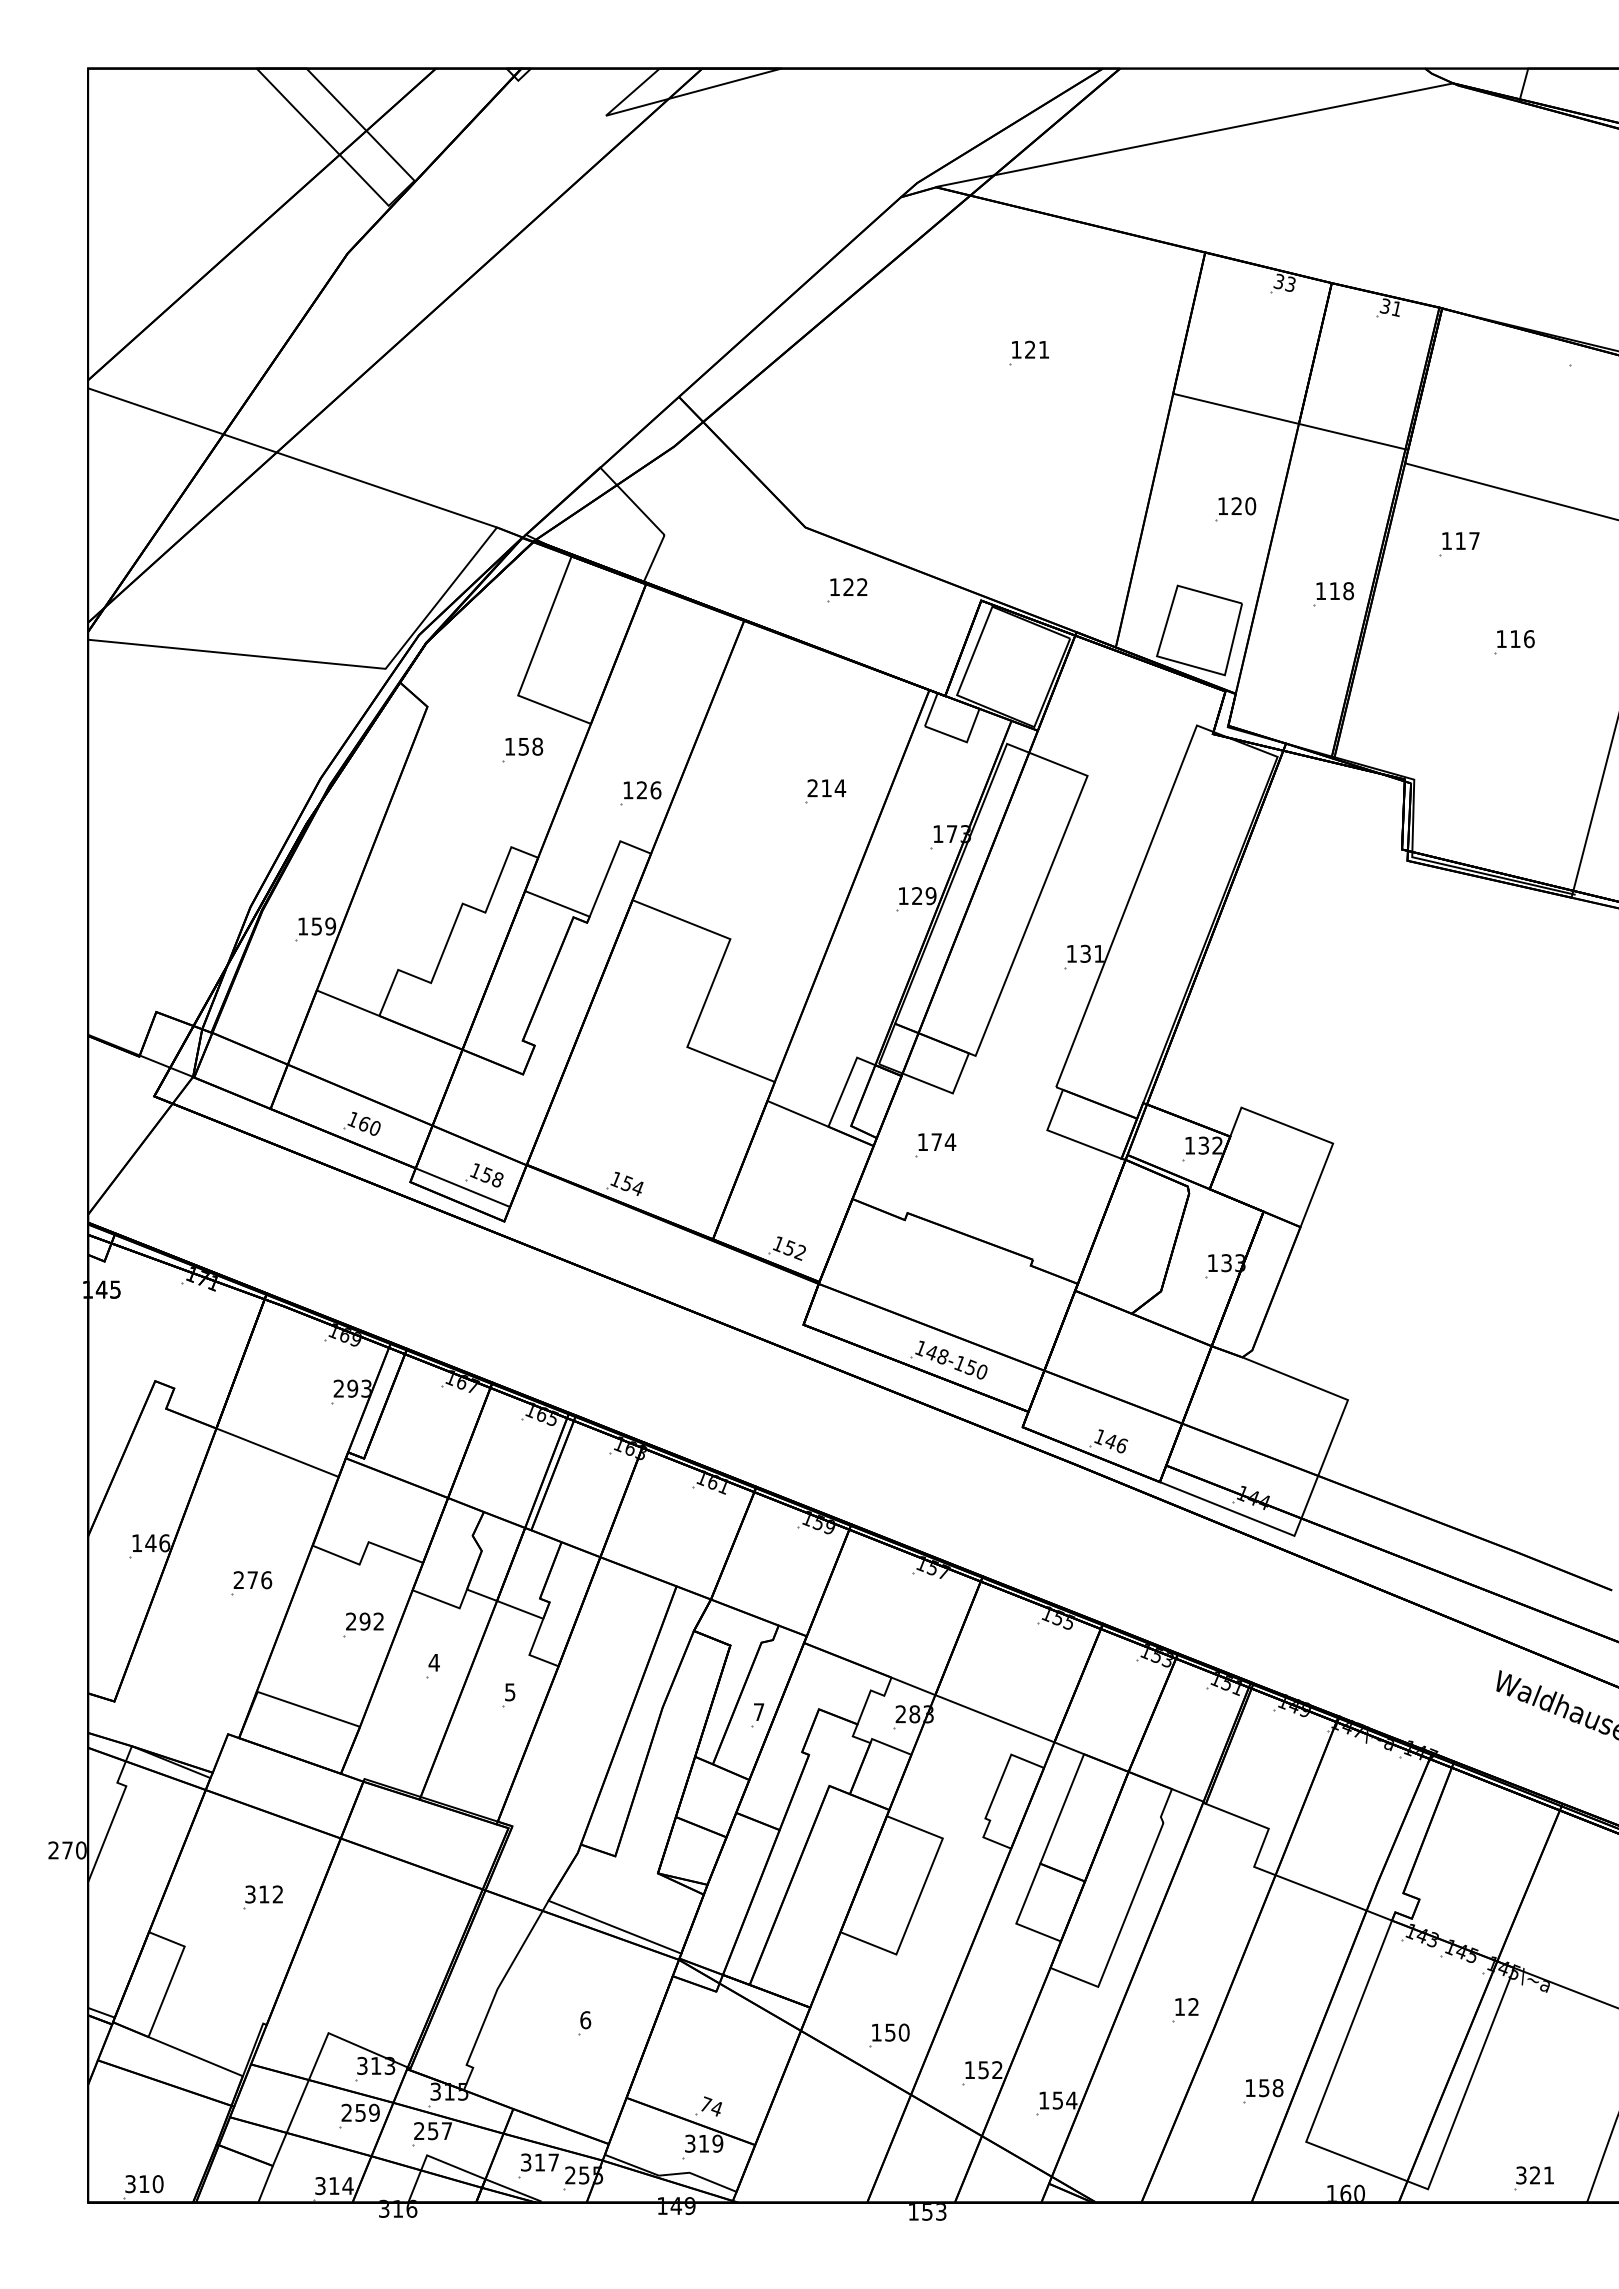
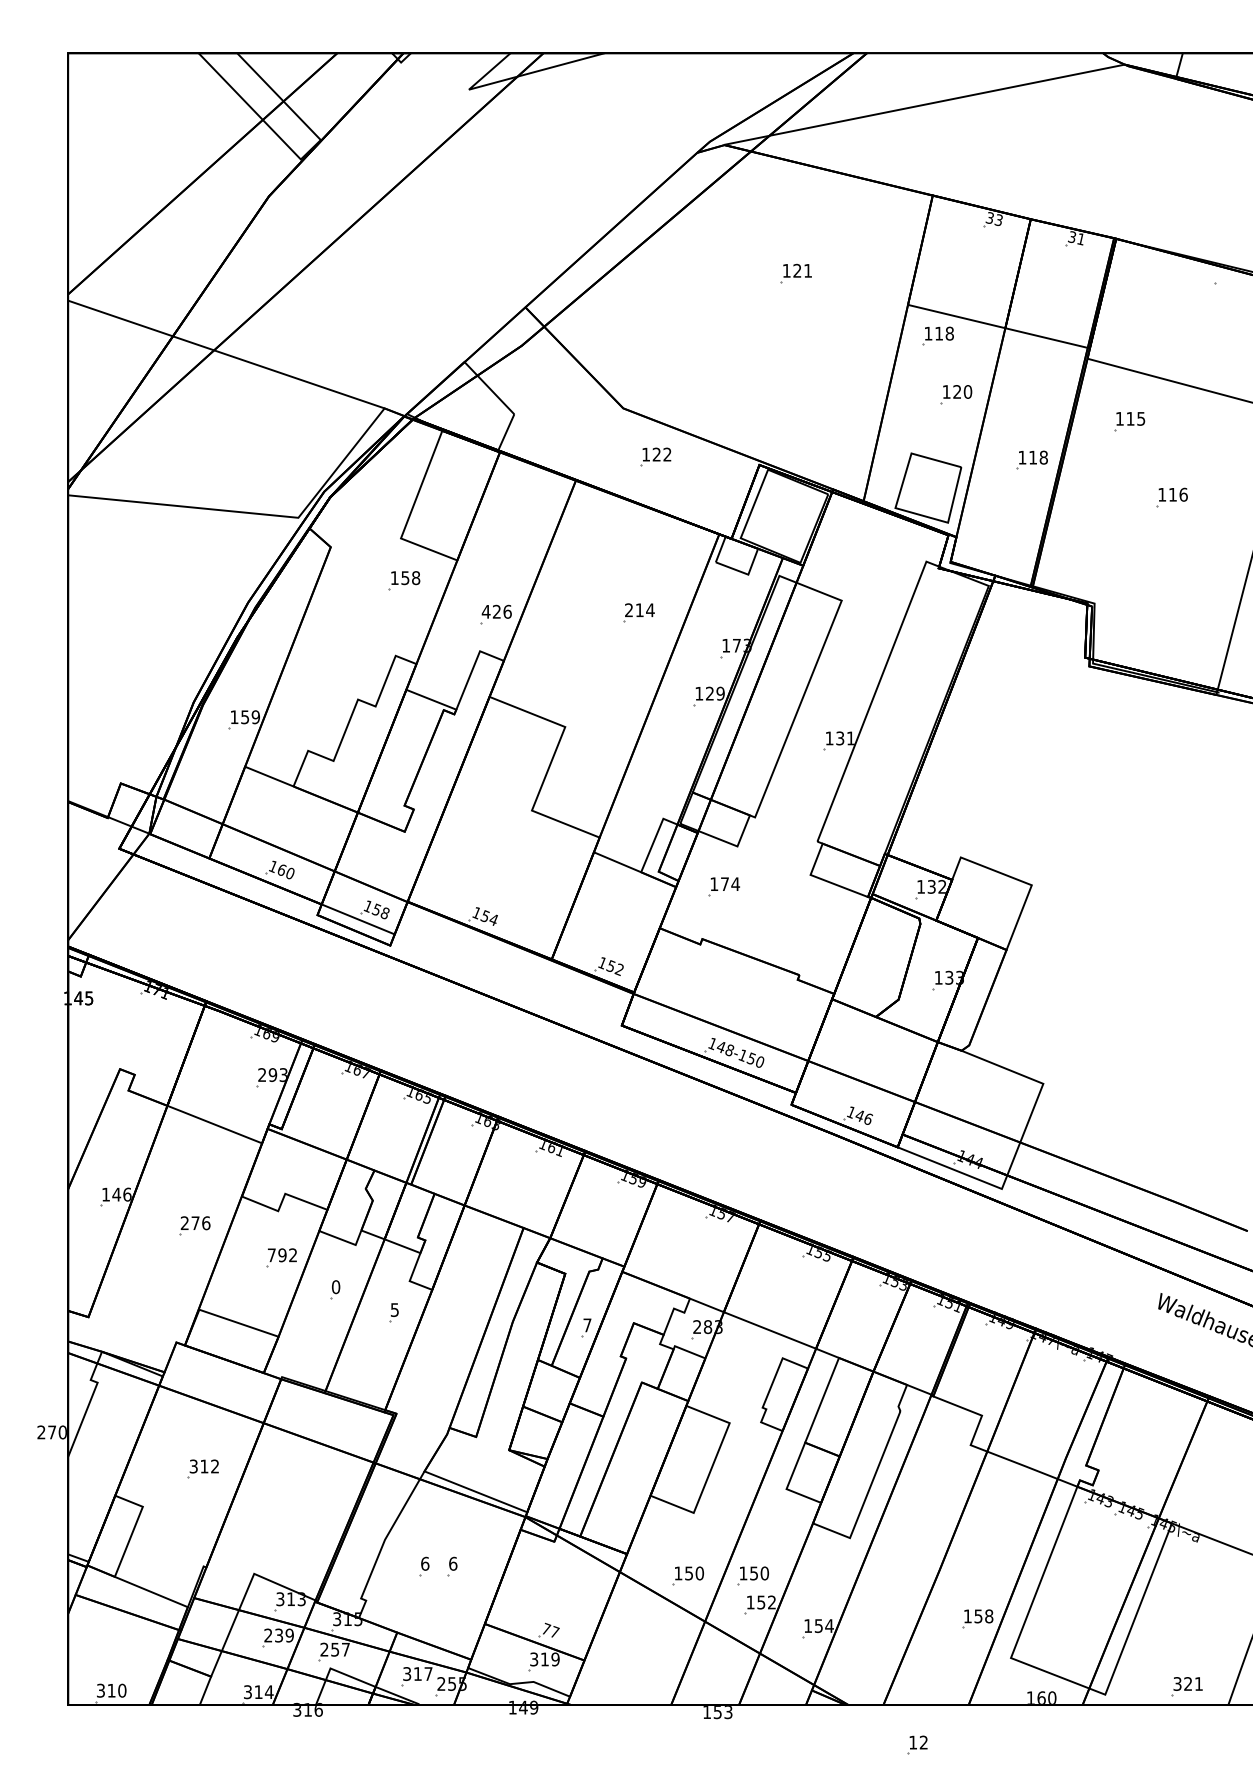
part: (1211, 433) -> (937, 335), added
text: (1474, 540) -> (1141, 418), 117 -> 115
text: (627, 789) -> (485, 611), 126 -> 426
text: (350, 1621) -> (271, 1255), 292 -> 792
text: (433, 1663) -> (335, 1287), 4 -> 0
part: (1185, 2009) -> (917, 1744), moved
part: (548, 2023) -> (424, 1566), added
part: (972, 2035) -> (752, 1575), added
text: (716, 2108) -> (554, 1632), 74 -> 77
text: (361, 2111) -> (279, 1634), 259 -> 239

